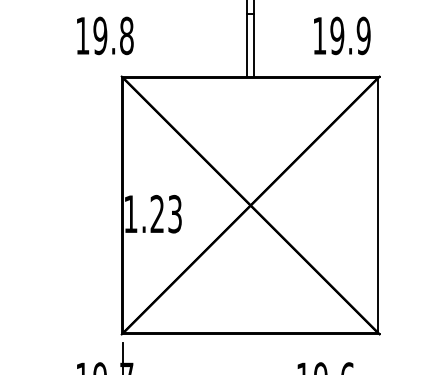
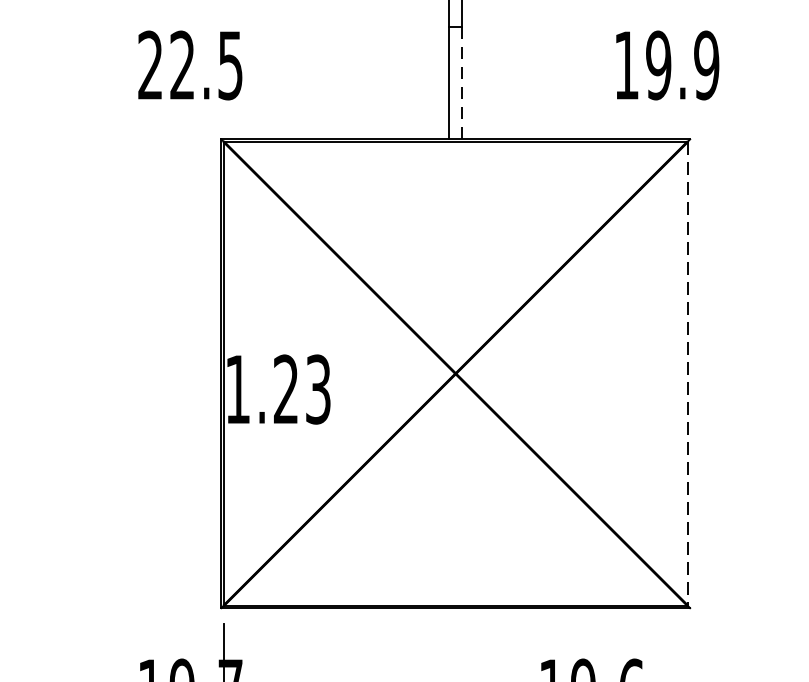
text: (104, 35) -> (190, 64), 19.8 -> 22.5
text: (342, 35) -> (668, 64), moved
line: (254, 45) -> (462, 82), solid -> dashed
line: (378, 206) -> (688, 375), solid -> dashed

